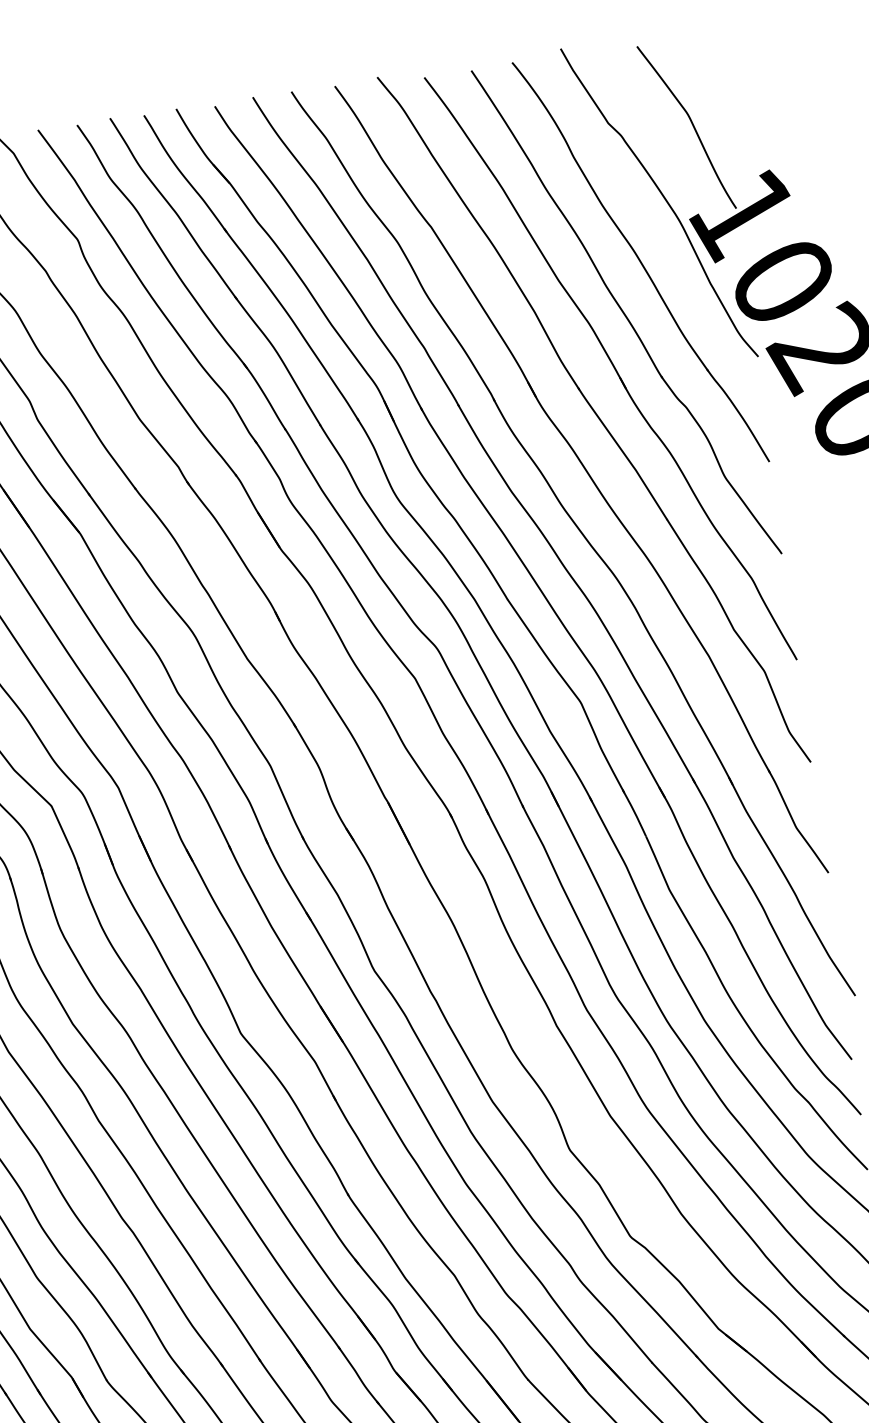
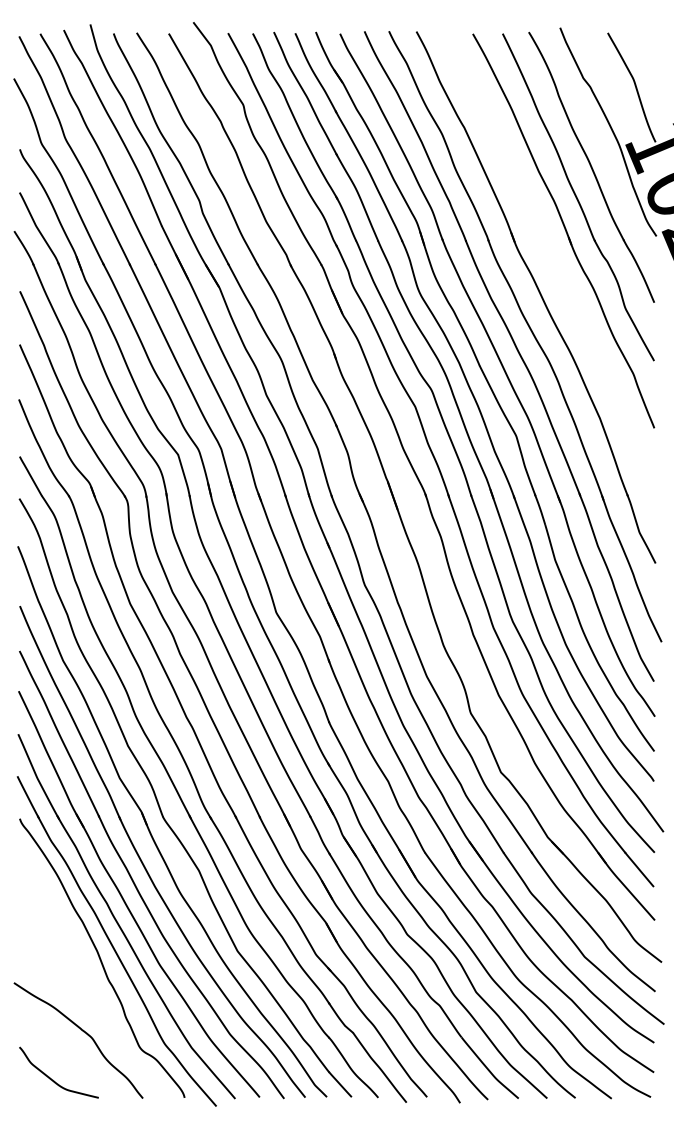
part: (593, 420) -> (548, 261), removed

